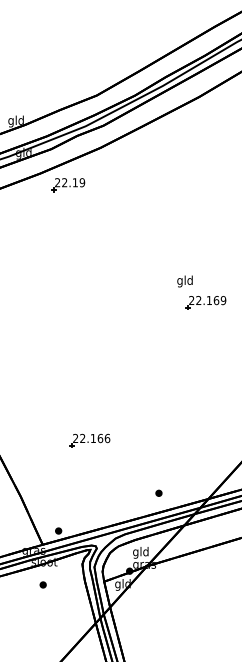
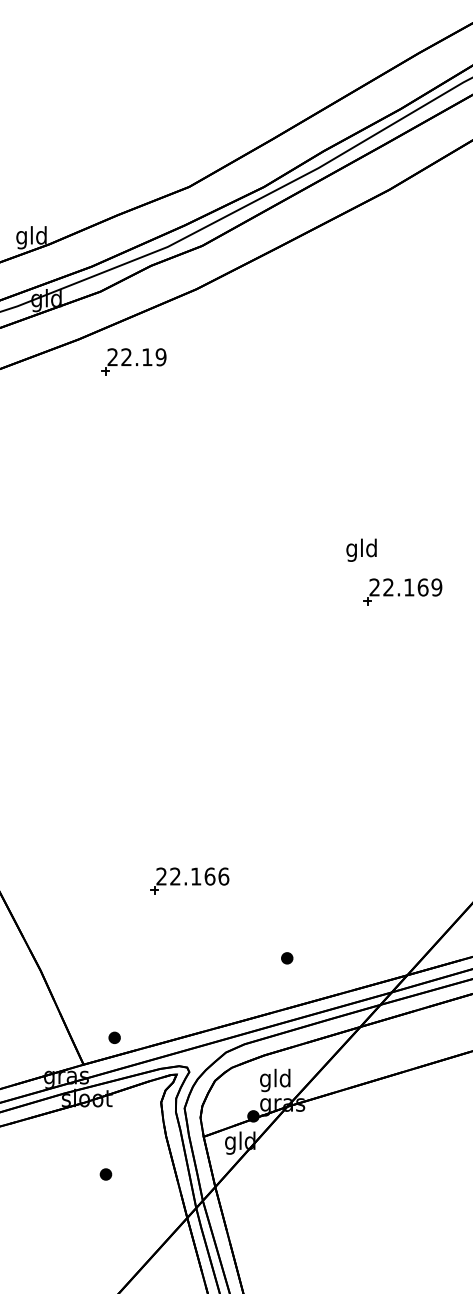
part: (89, 440) -> (188, 880), moved
part: (158, 492) -> (286, 956), moved
part: (42, 584) -> (104, 1173), moved

